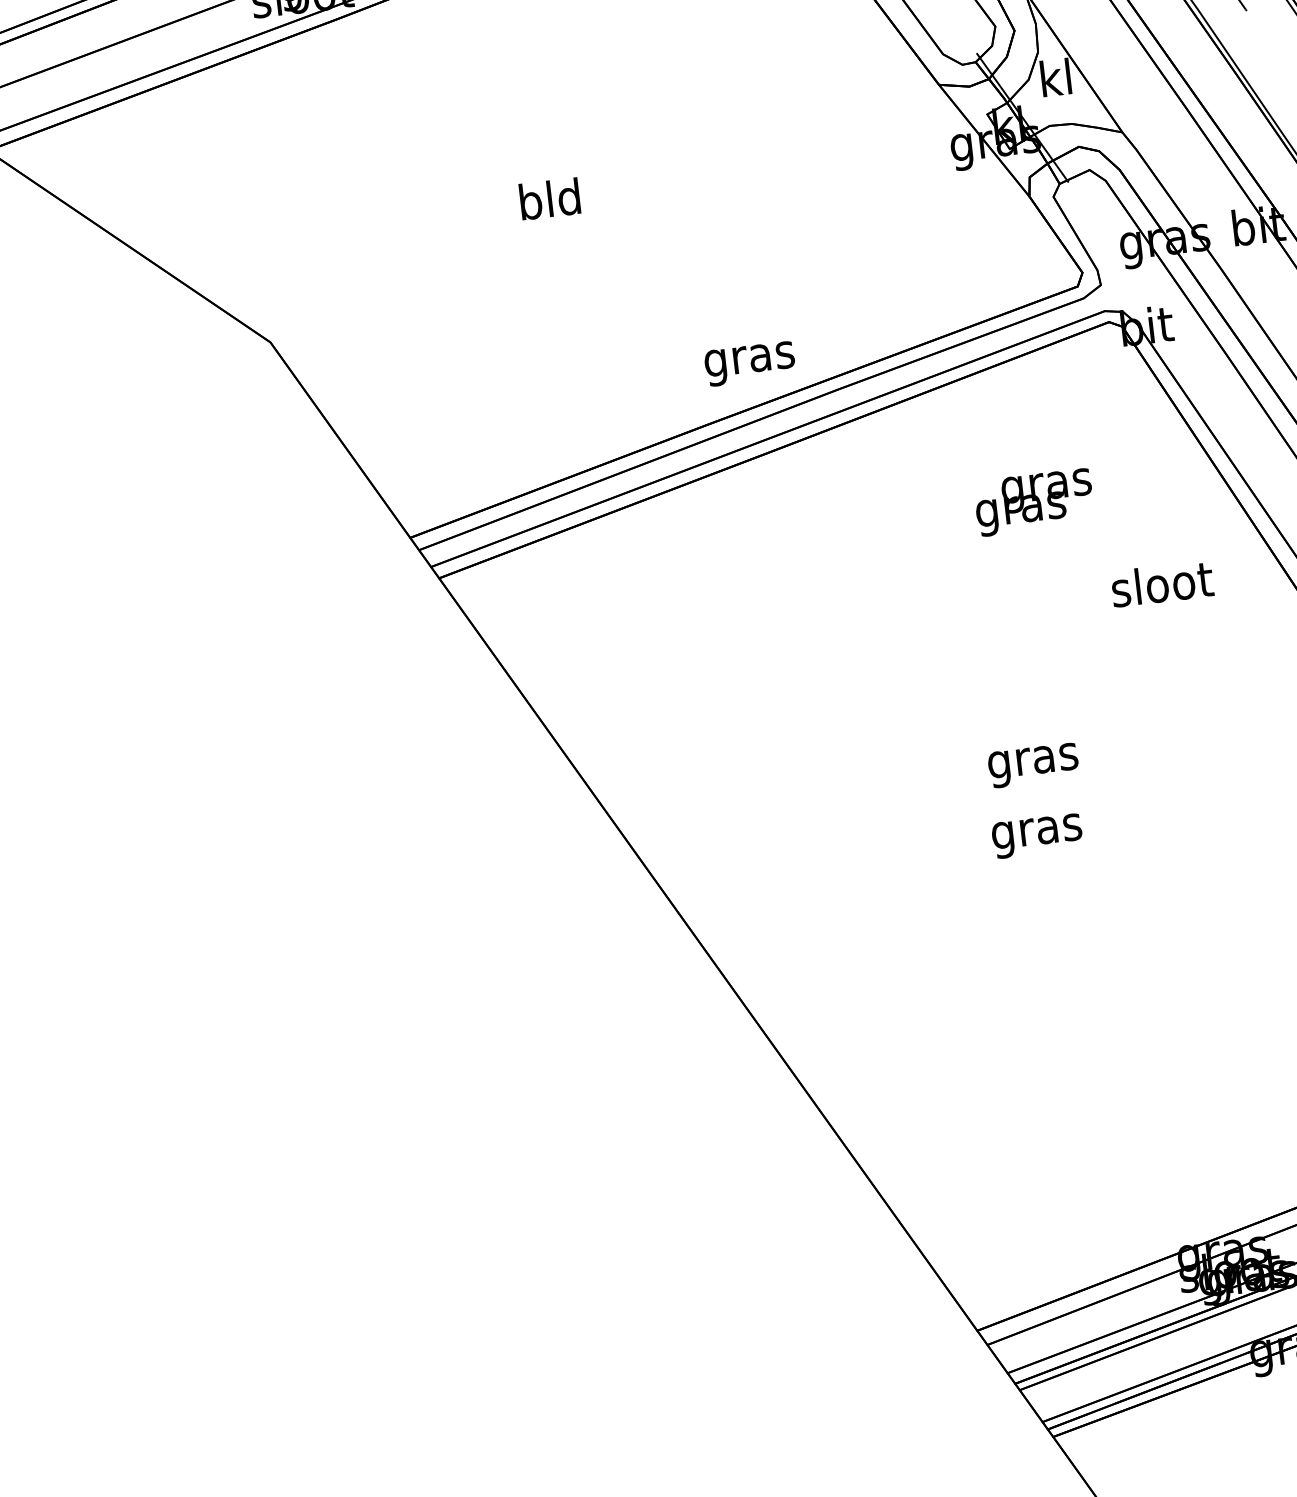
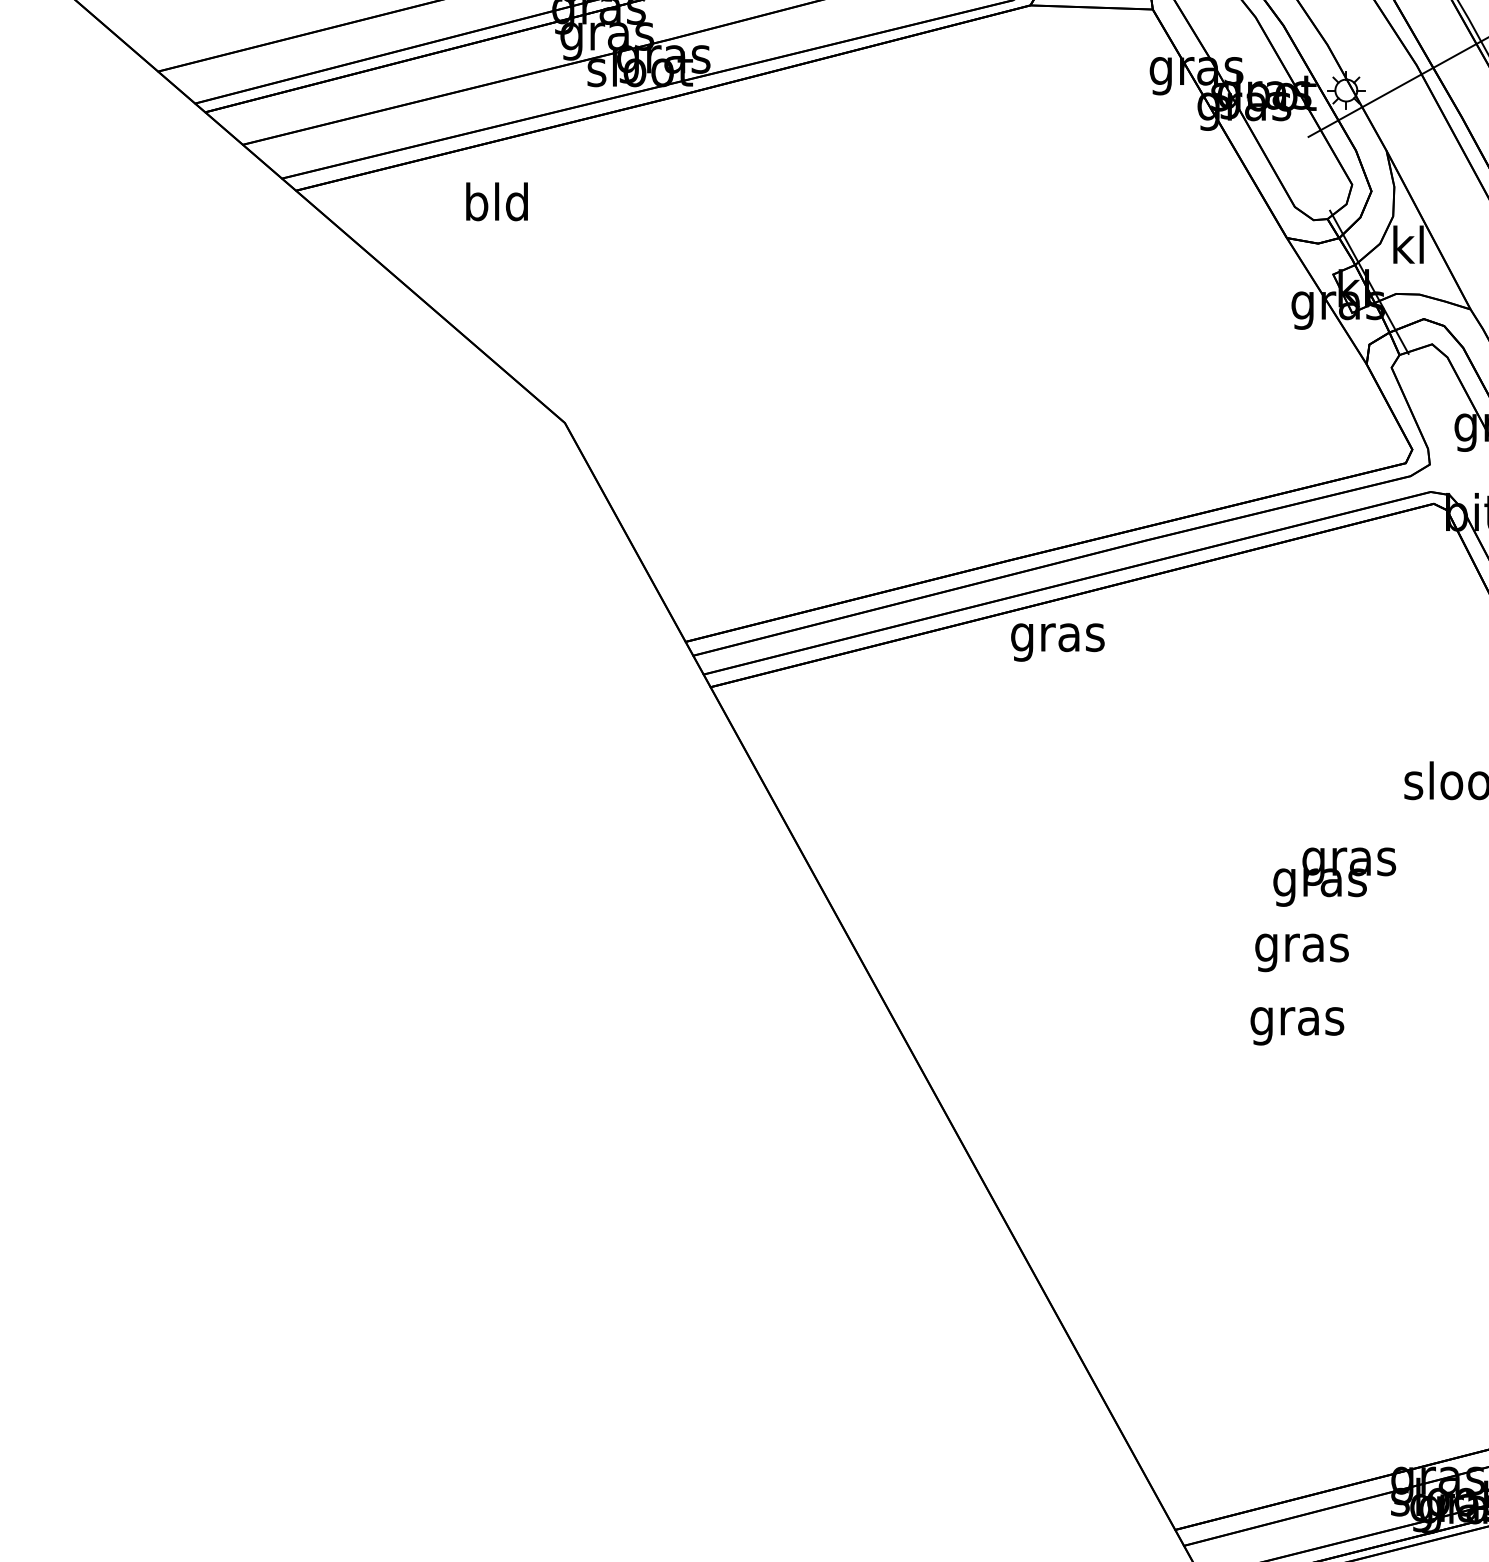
text: (549, 198) -> (496, 201), moved
text: (749, 364) -> (1057, 642), moved
text: (1034, 501) -> (1334, 876), moved

